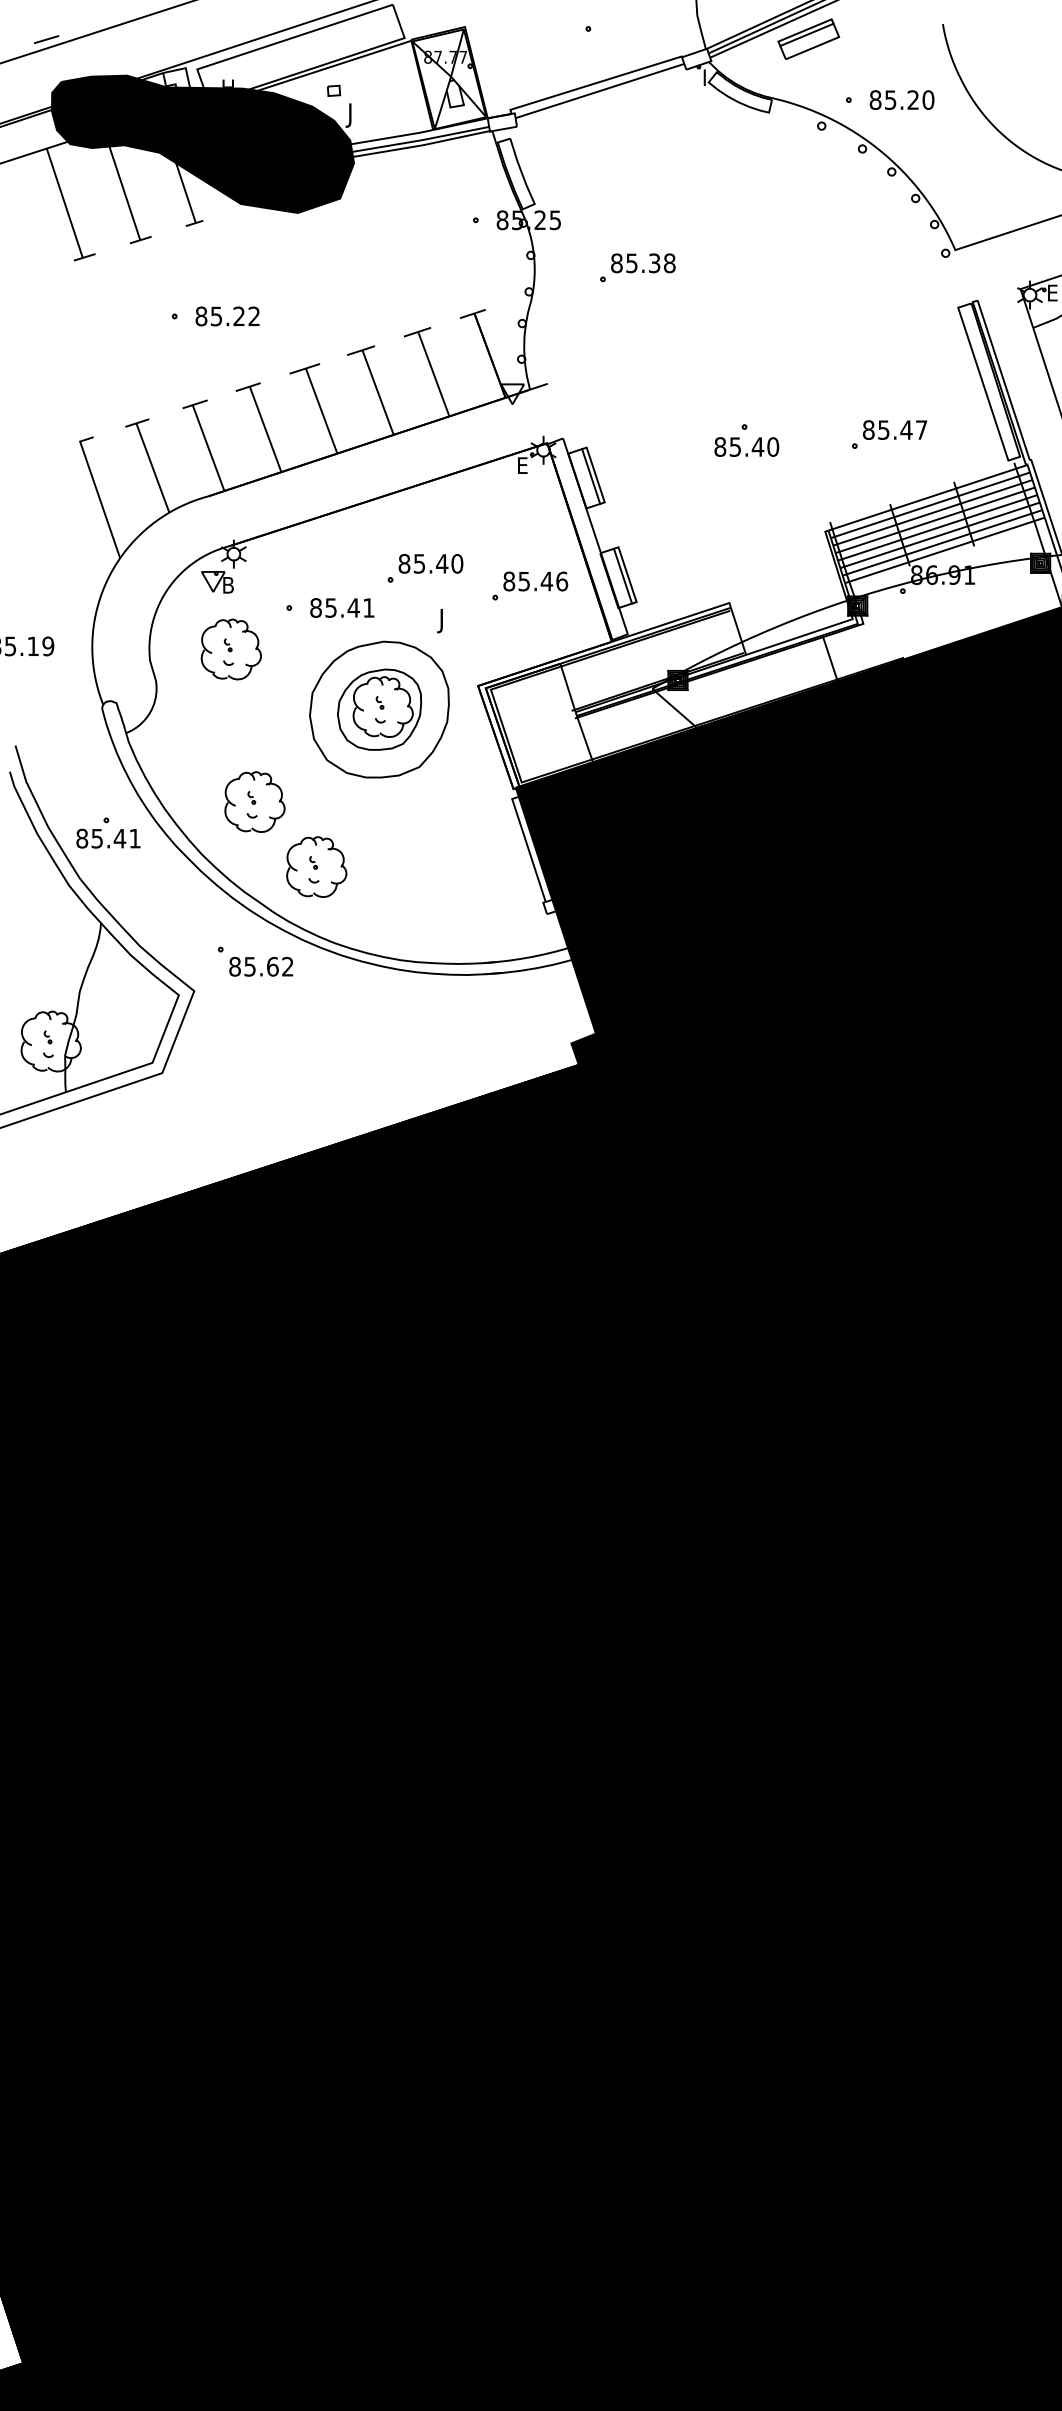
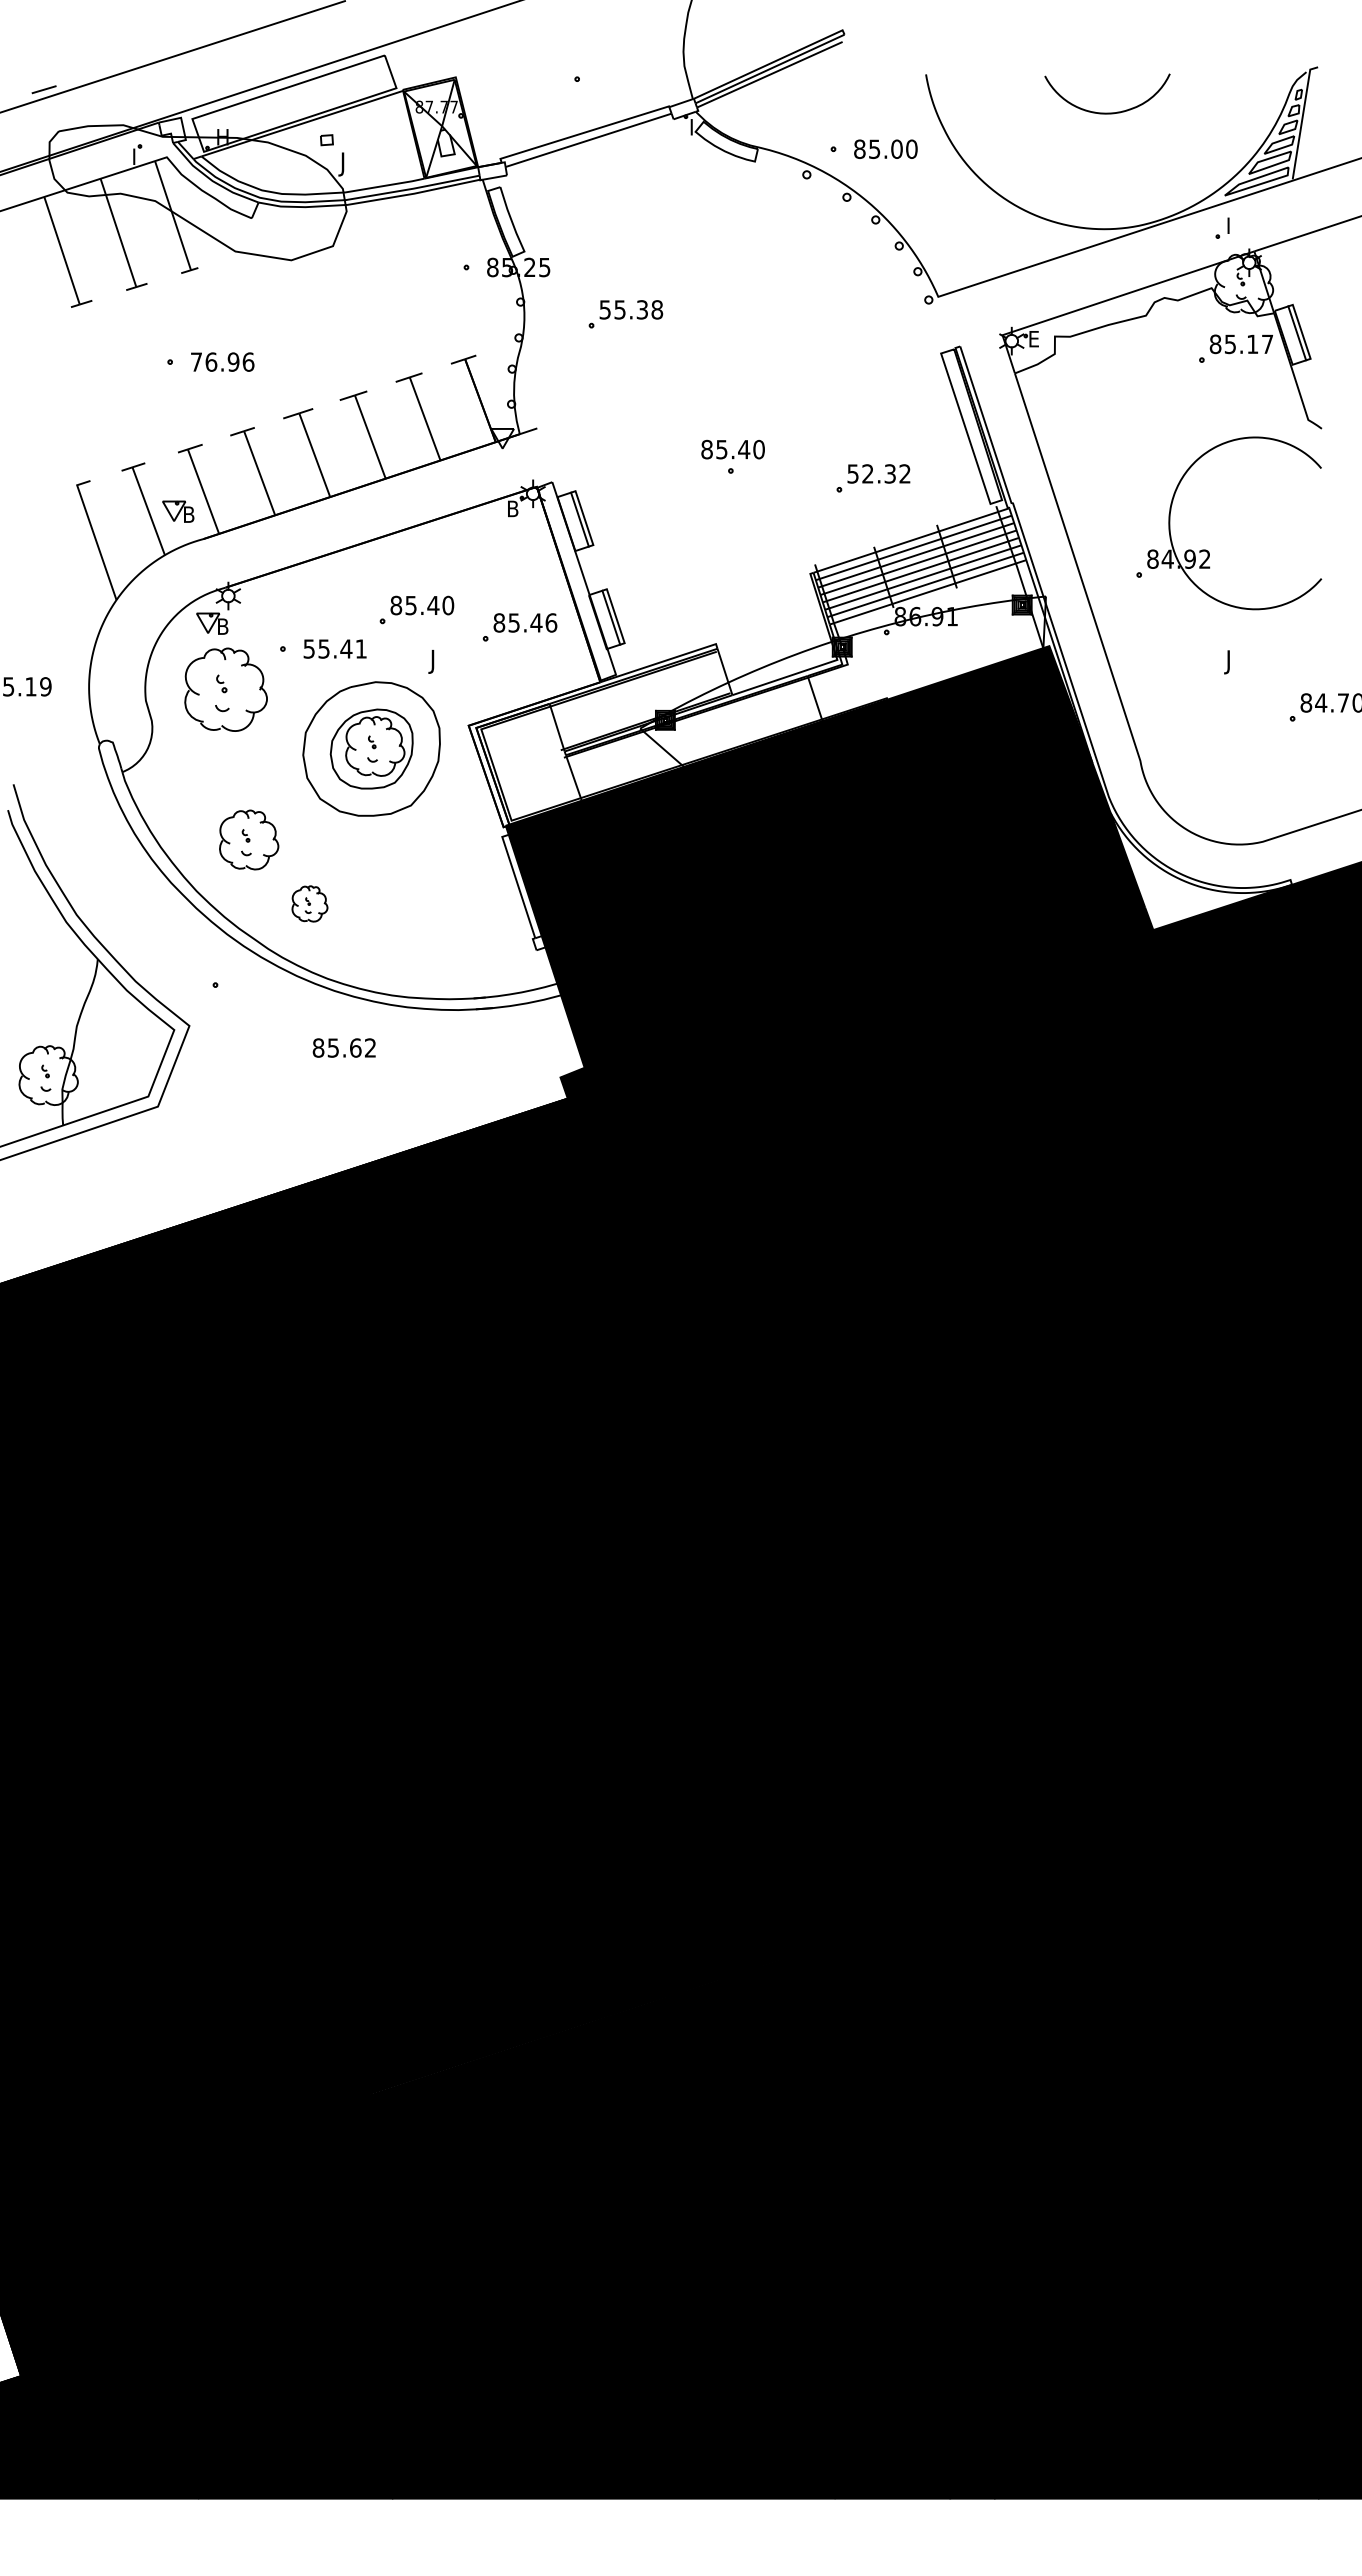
part: (808, 38) -> (793, 88), removed
text: (912, 99) -> (896, 148), 85.20 -> 85.00
fill: (202, 144) -> (197, 192), removed
text: (617, 262) -> (605, 309), 85.38 -> 55.38
text: (227, 315) -> (222, 361), 85.22 -> 76.96
text: (894, 429) -> (878, 473), 85.47 -> 52.32
text: (746, 446) -> (732, 449), moved
text: (526, 465) -> (516, 508), E -> B
part: (183, 468) -> (178, 511), added
text: (316, 607) -> (309, 648), 85.41 -> 55.41
part: (230, 649) -> (225, 689), size x1.4
part: (101, 831) -> (98, 868), removed
part: (316, 866) -> (309, 903), size x0.6
text: (260, 966) -> (343, 1047), moved

